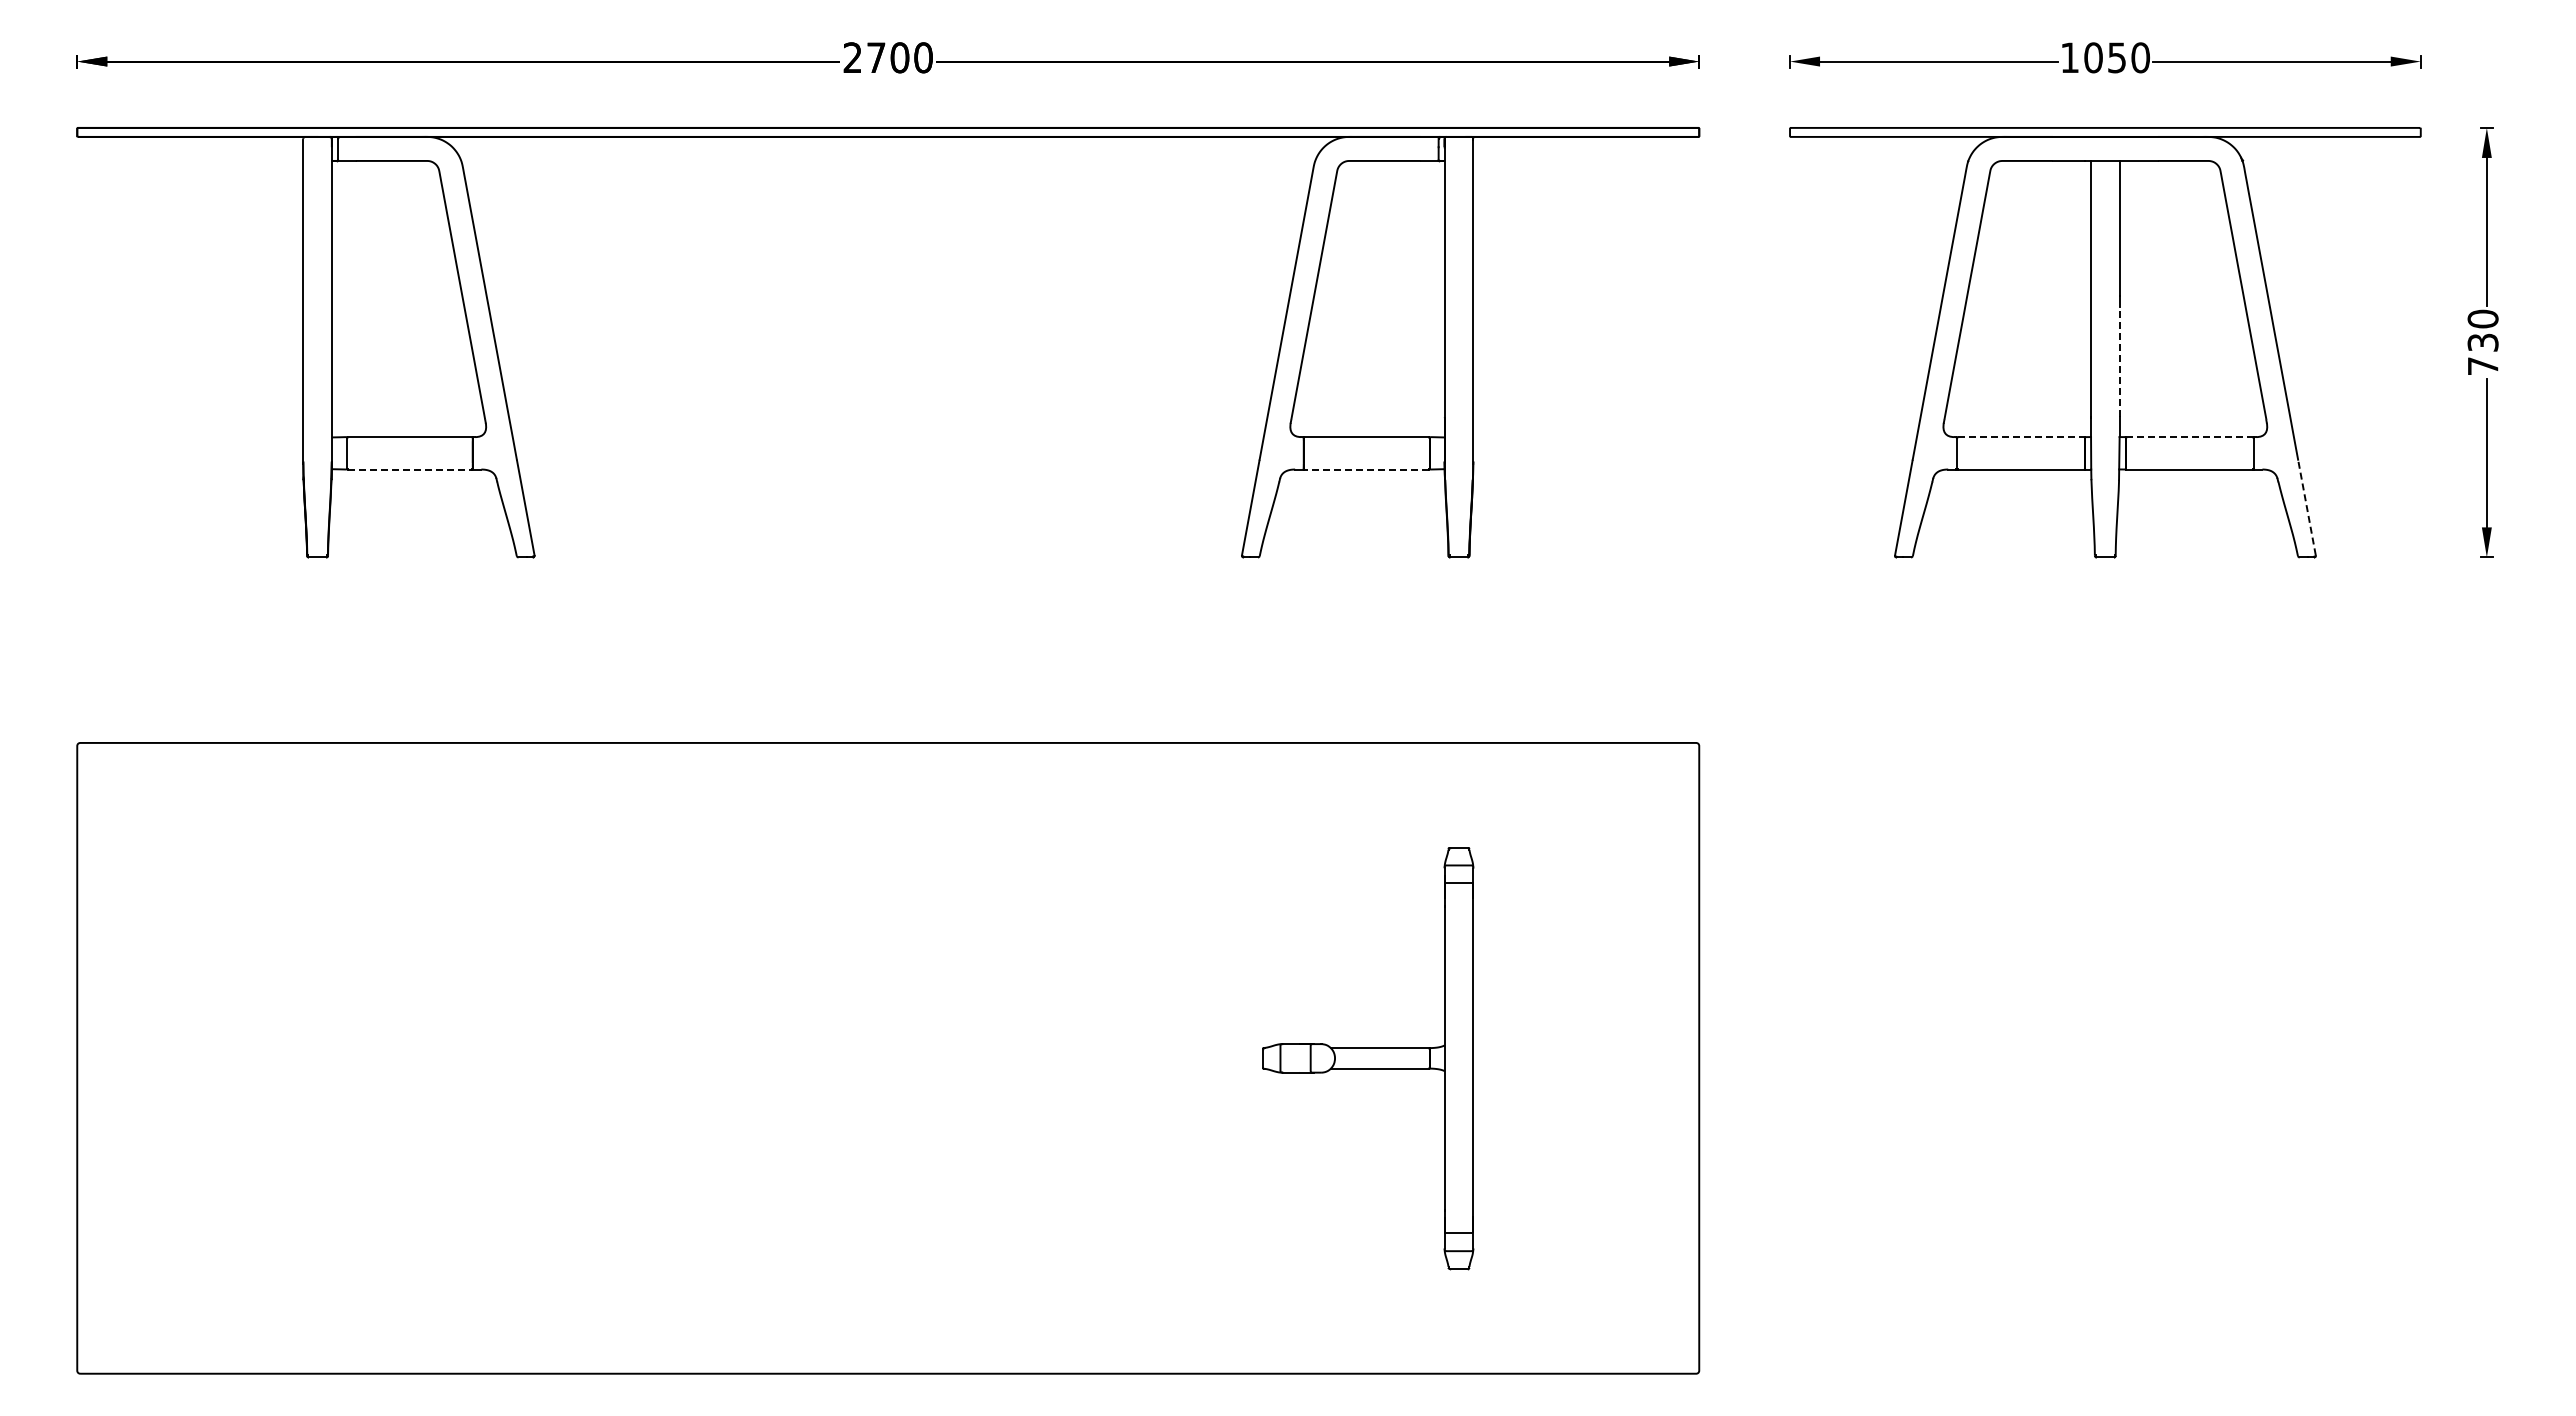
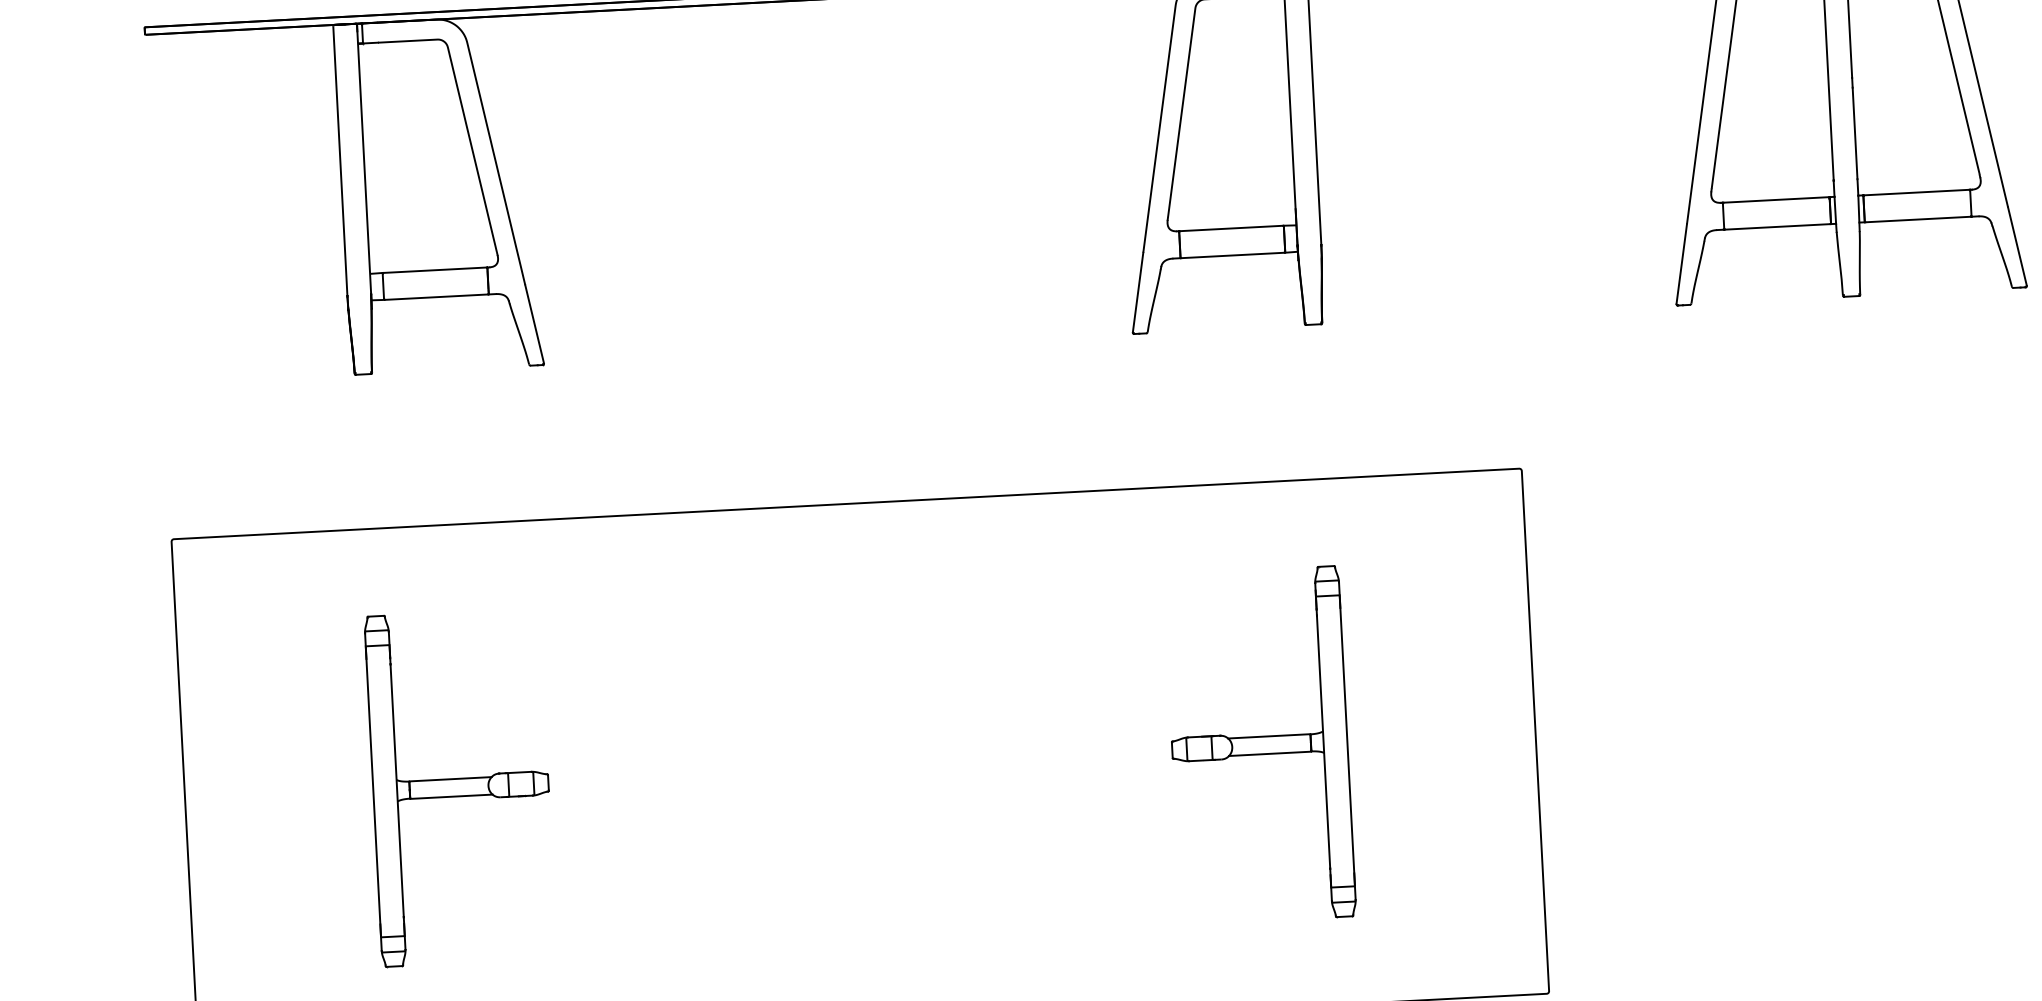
line: (2119, 362) -> (1854, 133), dashed -> solid
line: (2021, 437) -> (1776, 200), dashed -> solid
line: (2189, 437) -> (1916, 192), dashed -> solid
line: (410, 469) -> (436, 297), dashed -> solid
line: (1366, 469) -> (1232, 255), dashed -> solid
line: (2306, 507) -> (2016, 246), dashed -> solid
part: (408, 1058) -> (460, 787), added

